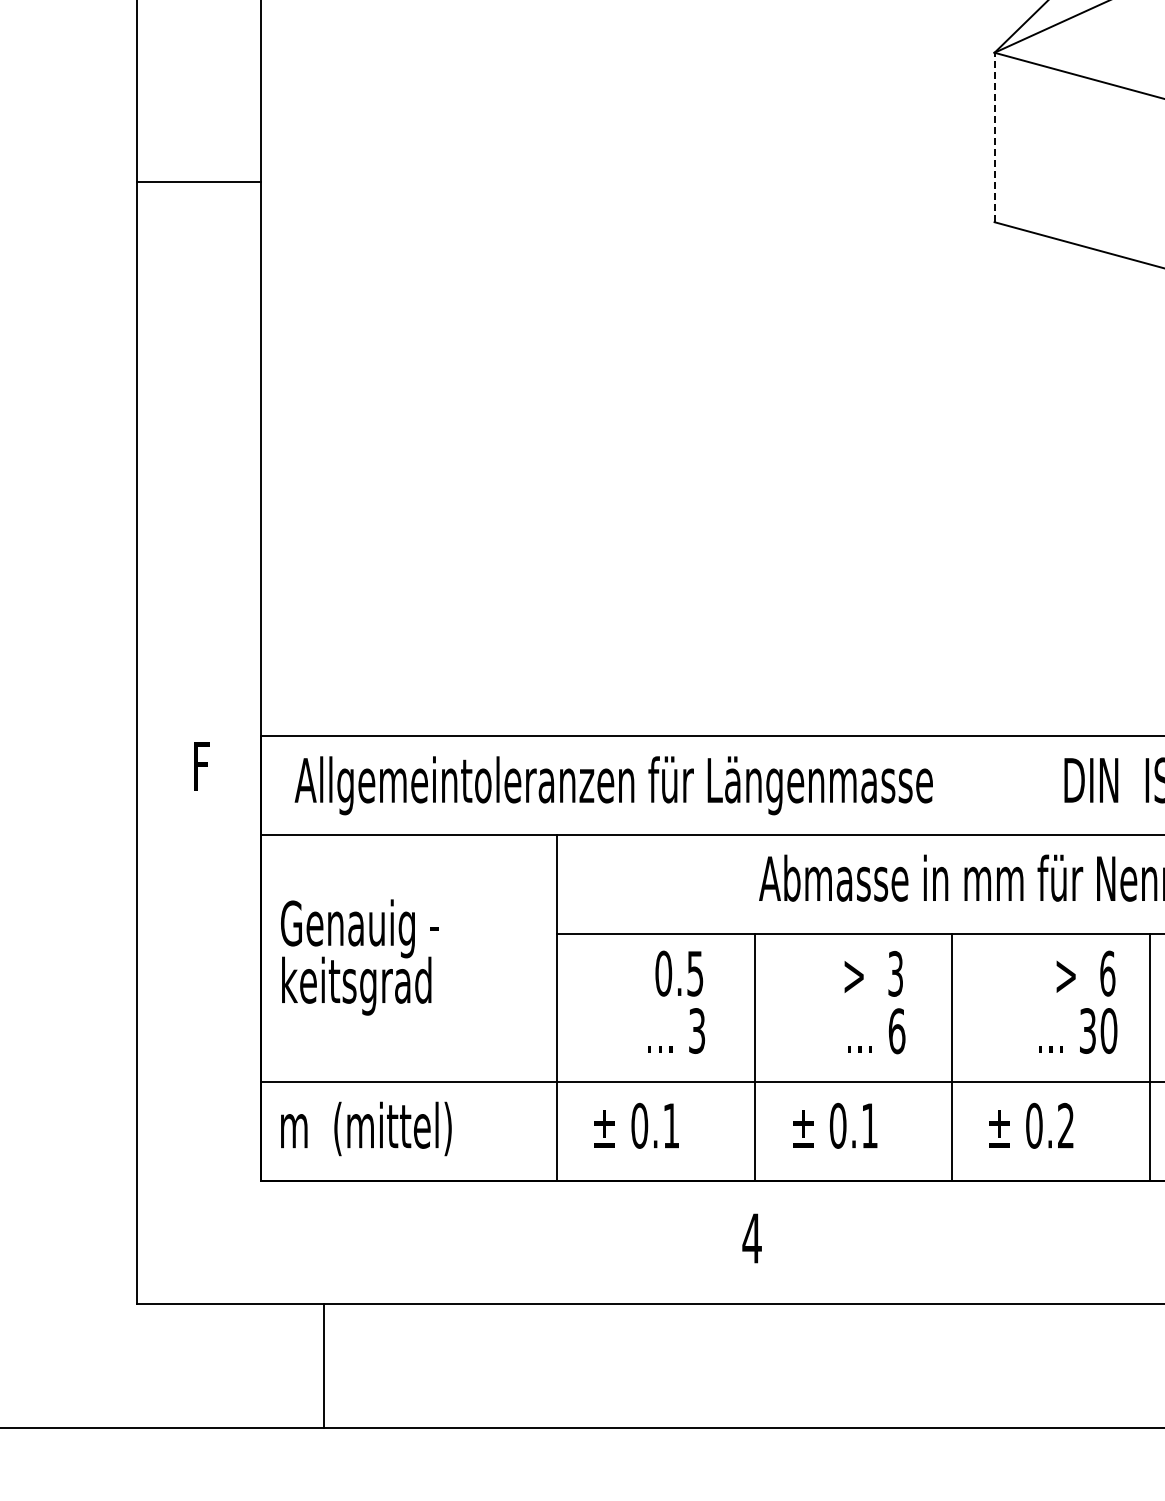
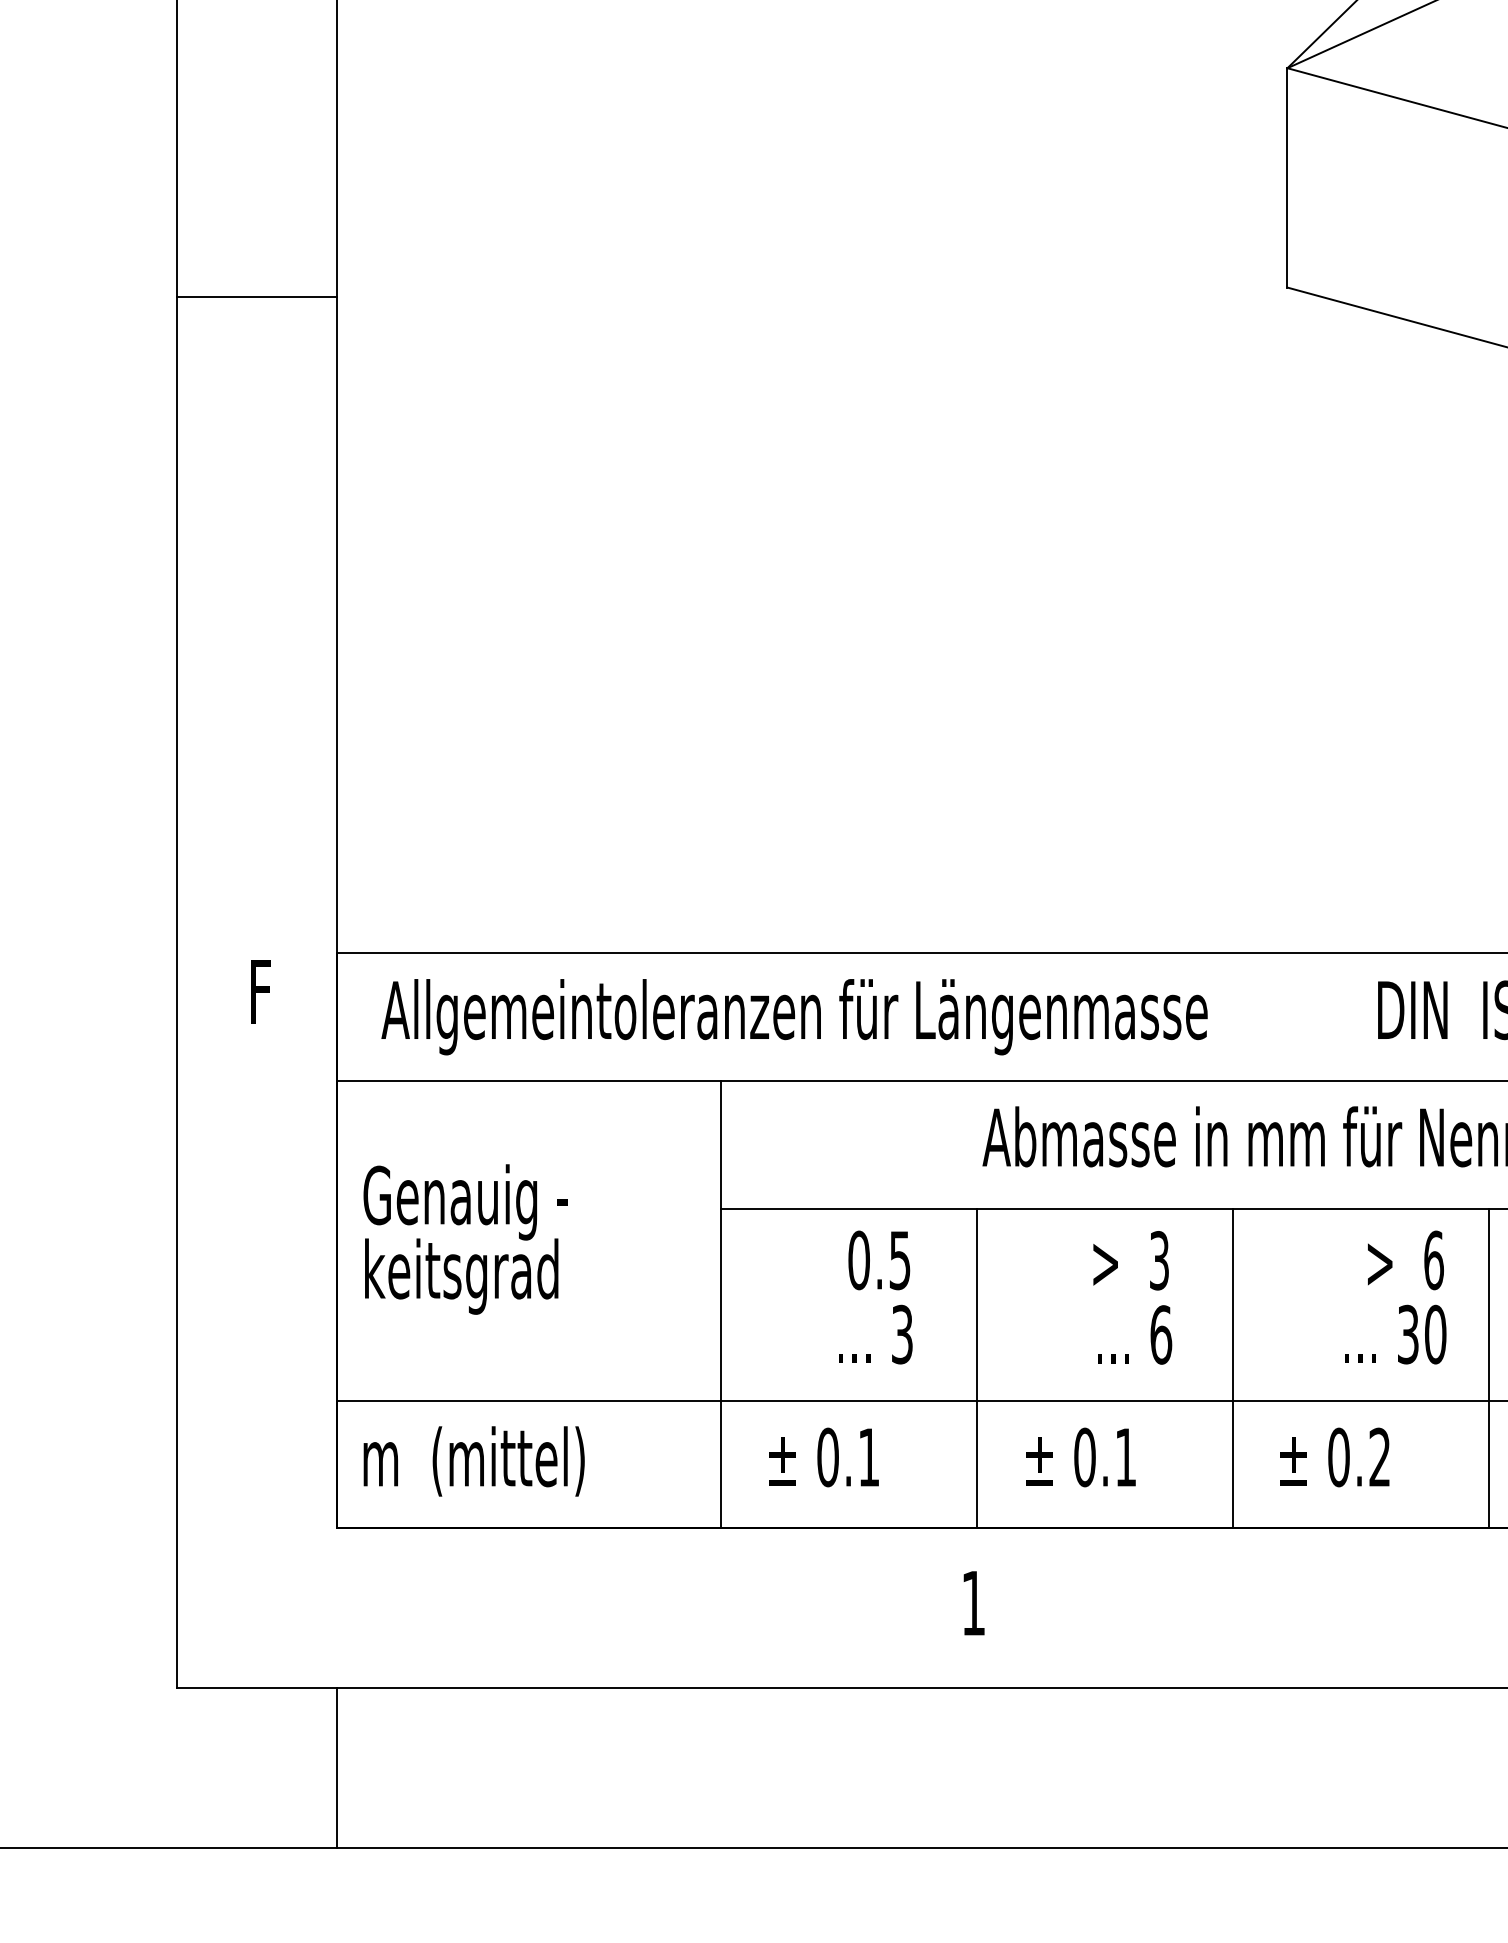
line: (994, 137) -> (1287, 177), dashed -> solid
line: (198, 182) -> (256, 297), moved
text: (751, 1238) -> (972, 1603), 4 -> 1
line: (323, 1365) -> (337, 1767), moved

